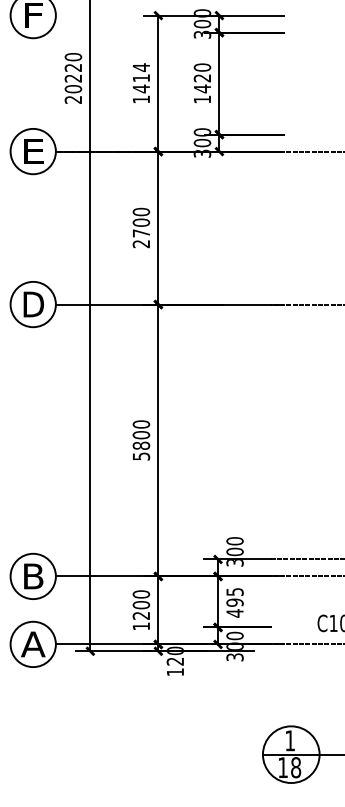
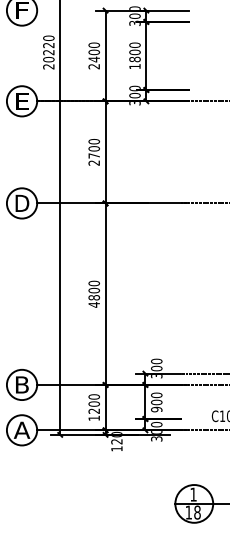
text: (141, 82) -> (94, 55), 1414 -> 2400
text: (201, 82) -> (134, 55), 1420 -> 1800
text: (141, 455) -> (94, 304), 5800 -> 4800
text: (234, 602) -> (156, 402), 495 -> 900

